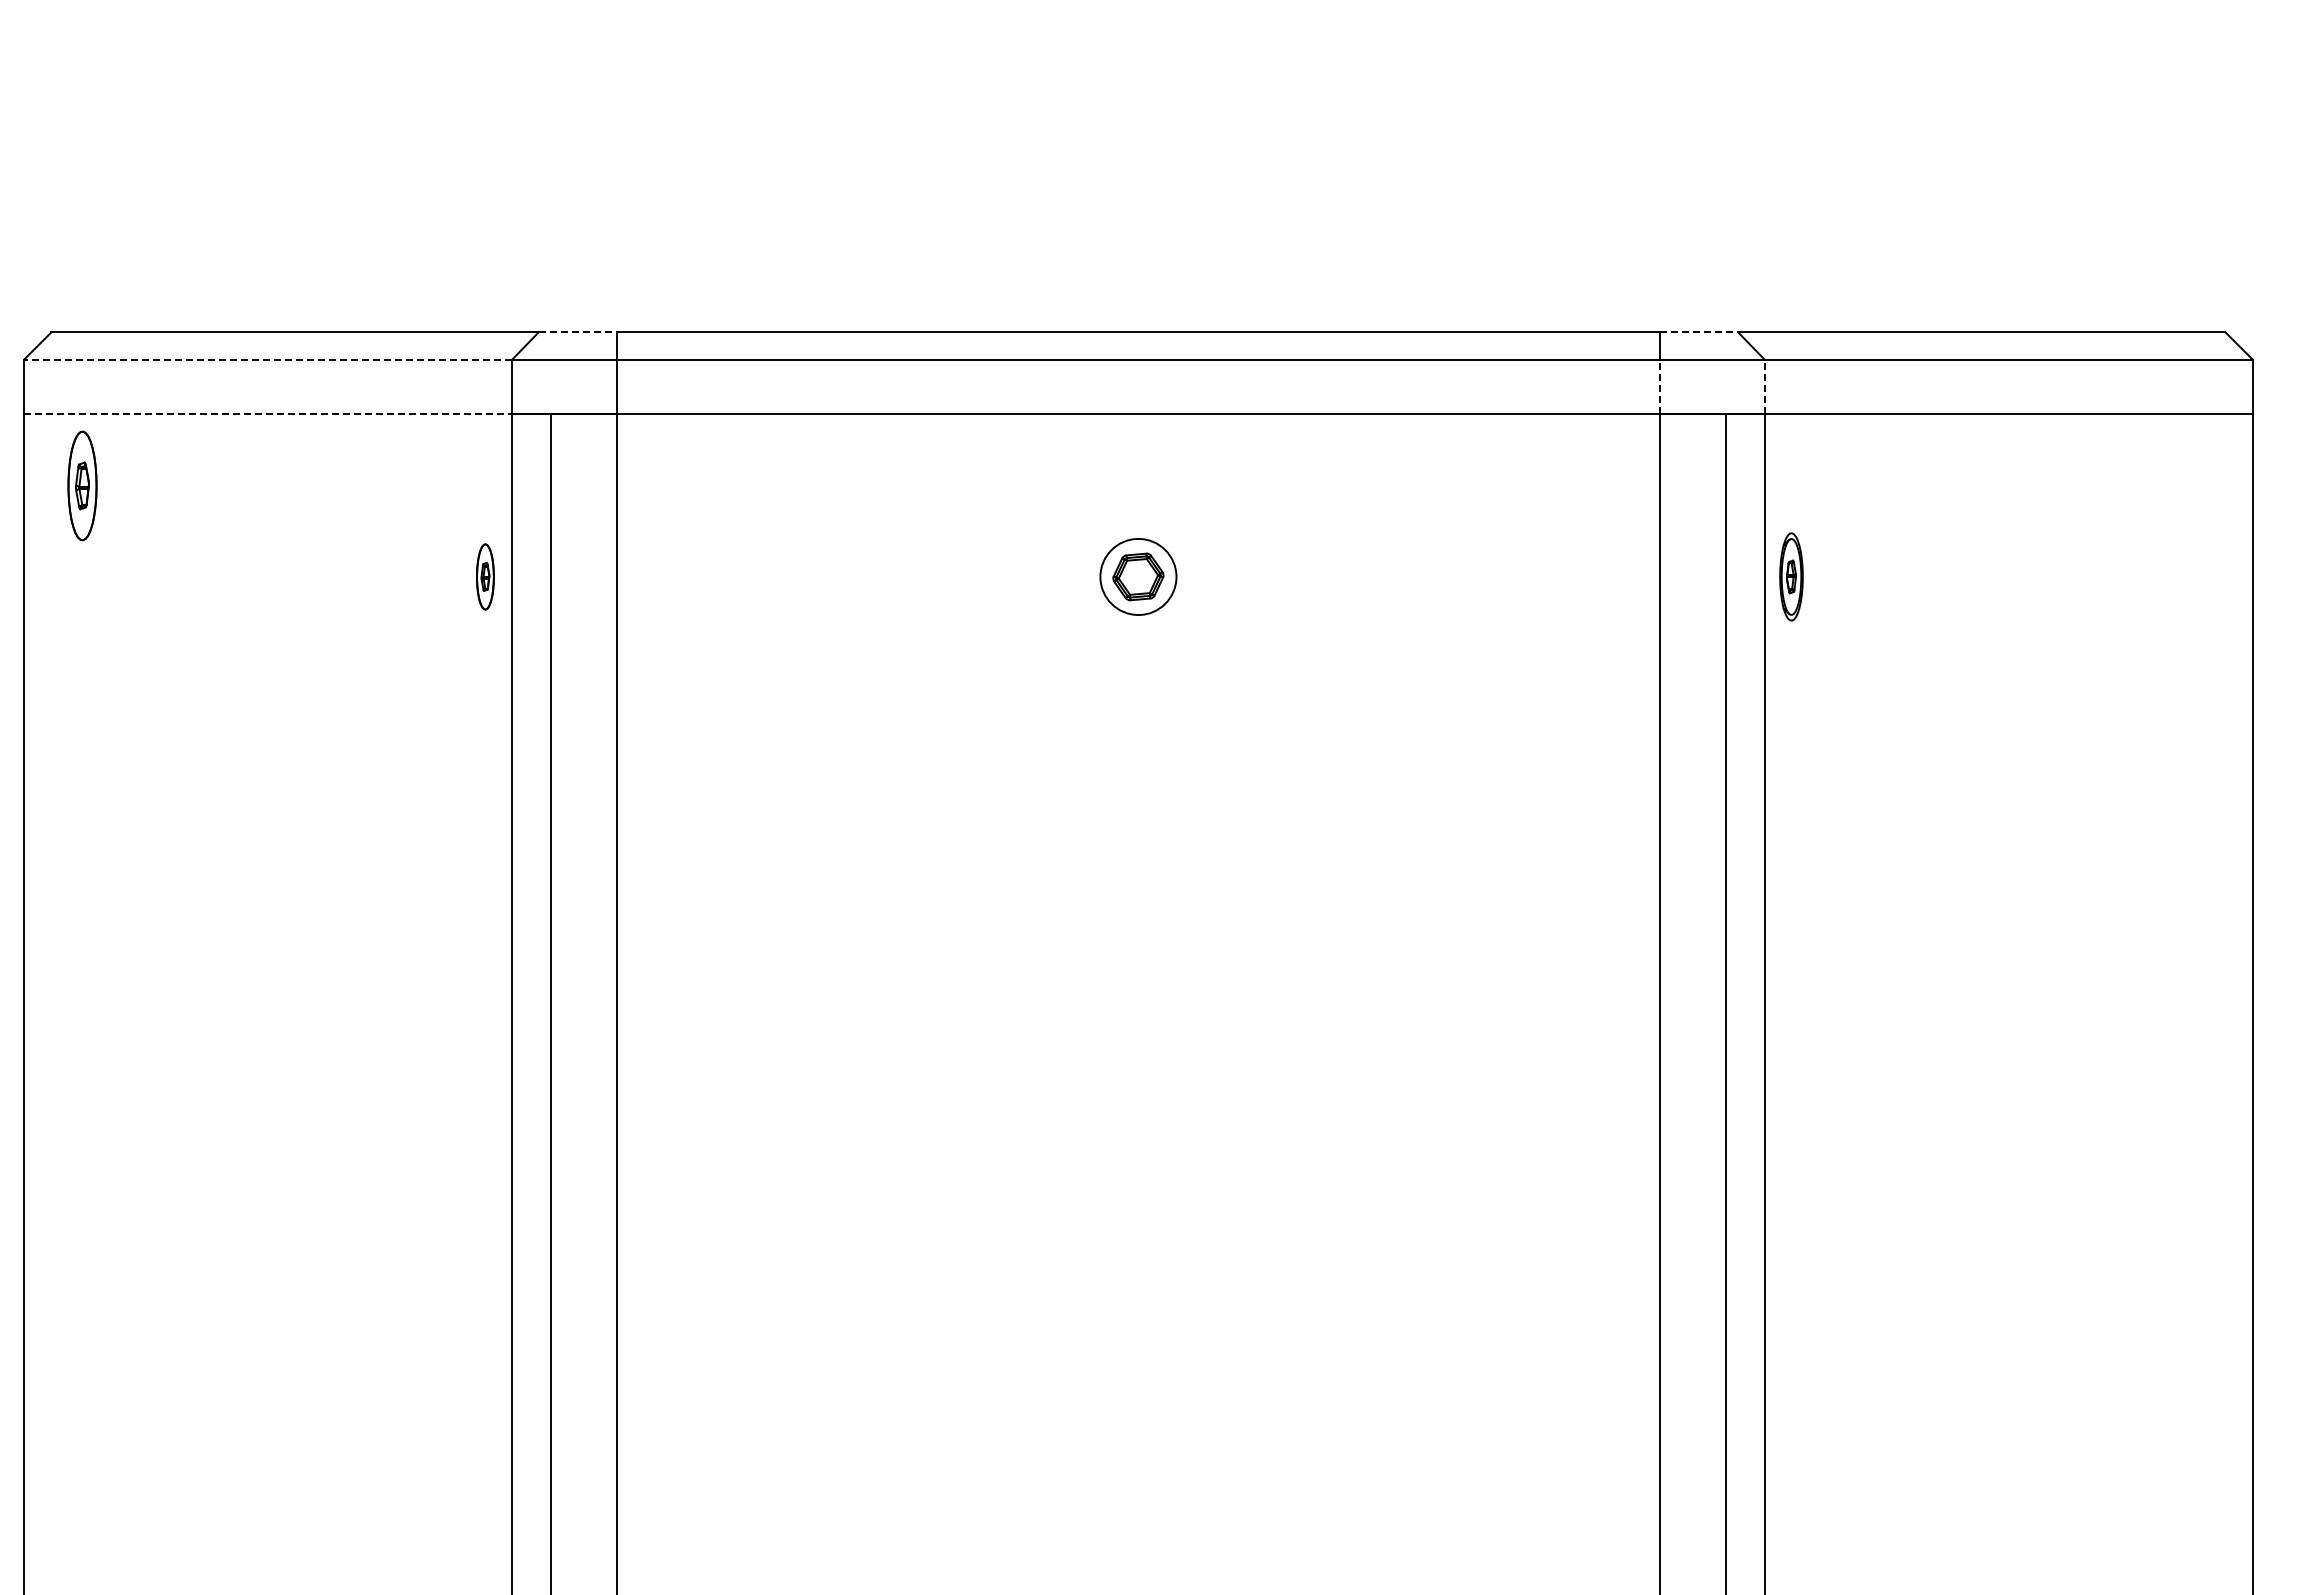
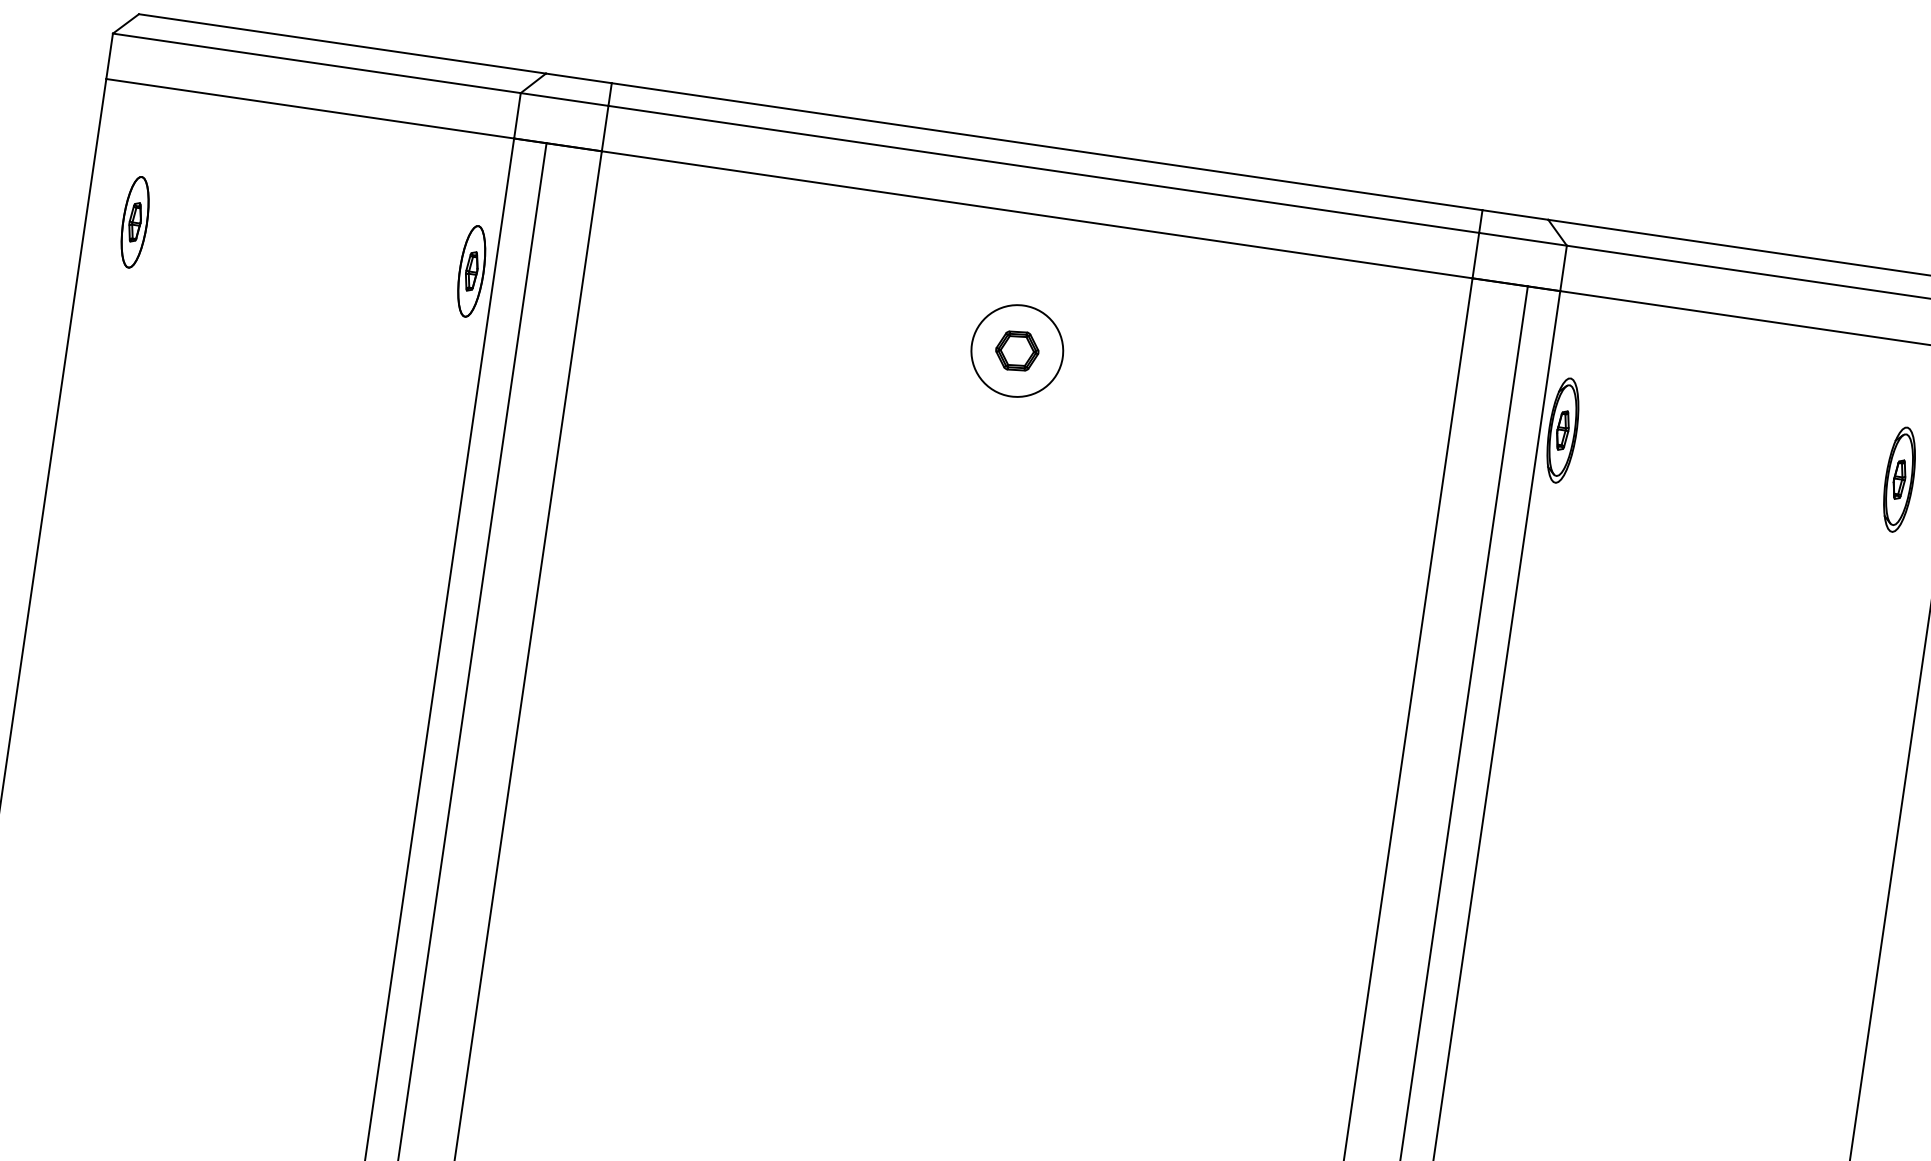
line: (578, 332) -> (579, 78), dashed -> solid
line: (1699, 332) -> (1515, 215), dashed -> solid
line: (267, 359) -> (316, 63), dashed -> solid
line: (1659, 386) -> (1475, 255), dashed -> solid
line: (1764, 386) -> (1563, 268), dashed -> solid
line: (268, 413) -> (310, 108), dashed -> solid
part: (82, 485) -> (135, 221), moved
part: (485, 576) -> (471, 271), size x1.67
circle: (1138, 576) -> (1017, 350), size x1.43
part: (1791, 576) -> (1562, 430), size x1.43
part: (2194, 576) -> (1899, 479), added

